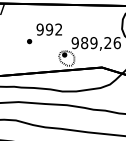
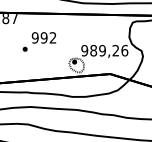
text: (44, 33) -> (39, 41), moved

